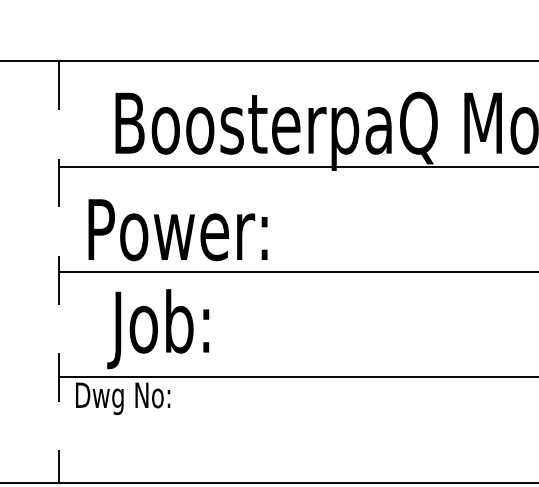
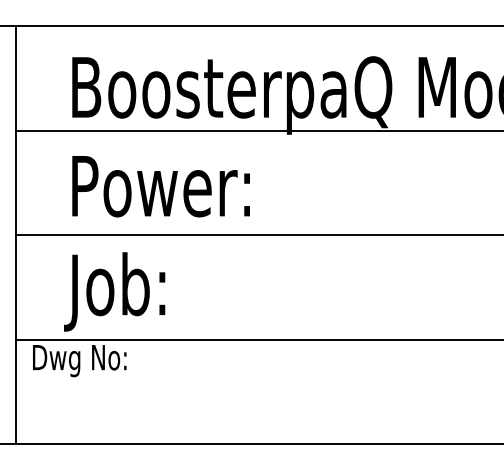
text: (177, 230) -> (160, 186), moved
line: (58, 271) -> (15, 234), dashed -> solid

